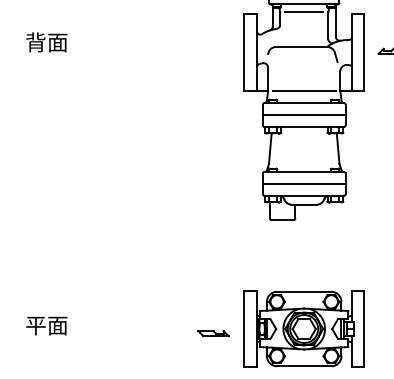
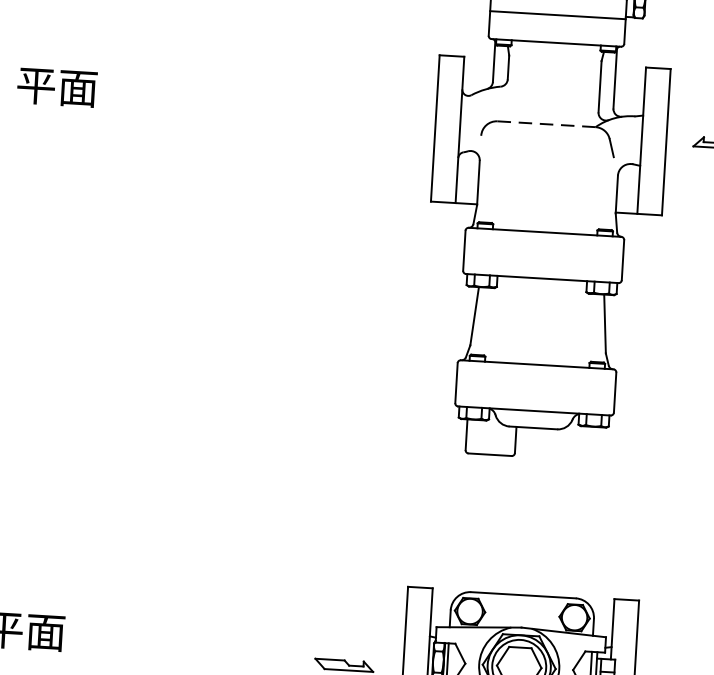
line: (304, 12) -> (555, 58), removed
text: (35, 42) -> (35, 85), 背面 -> 平面
line: (301, 46) -> (546, 123), solid -> dashed
line: (303, 90) -> (545, 208), removed
line: (303, 115) -> (542, 256), removed
line: (303, 183) -> (534, 387), removed

